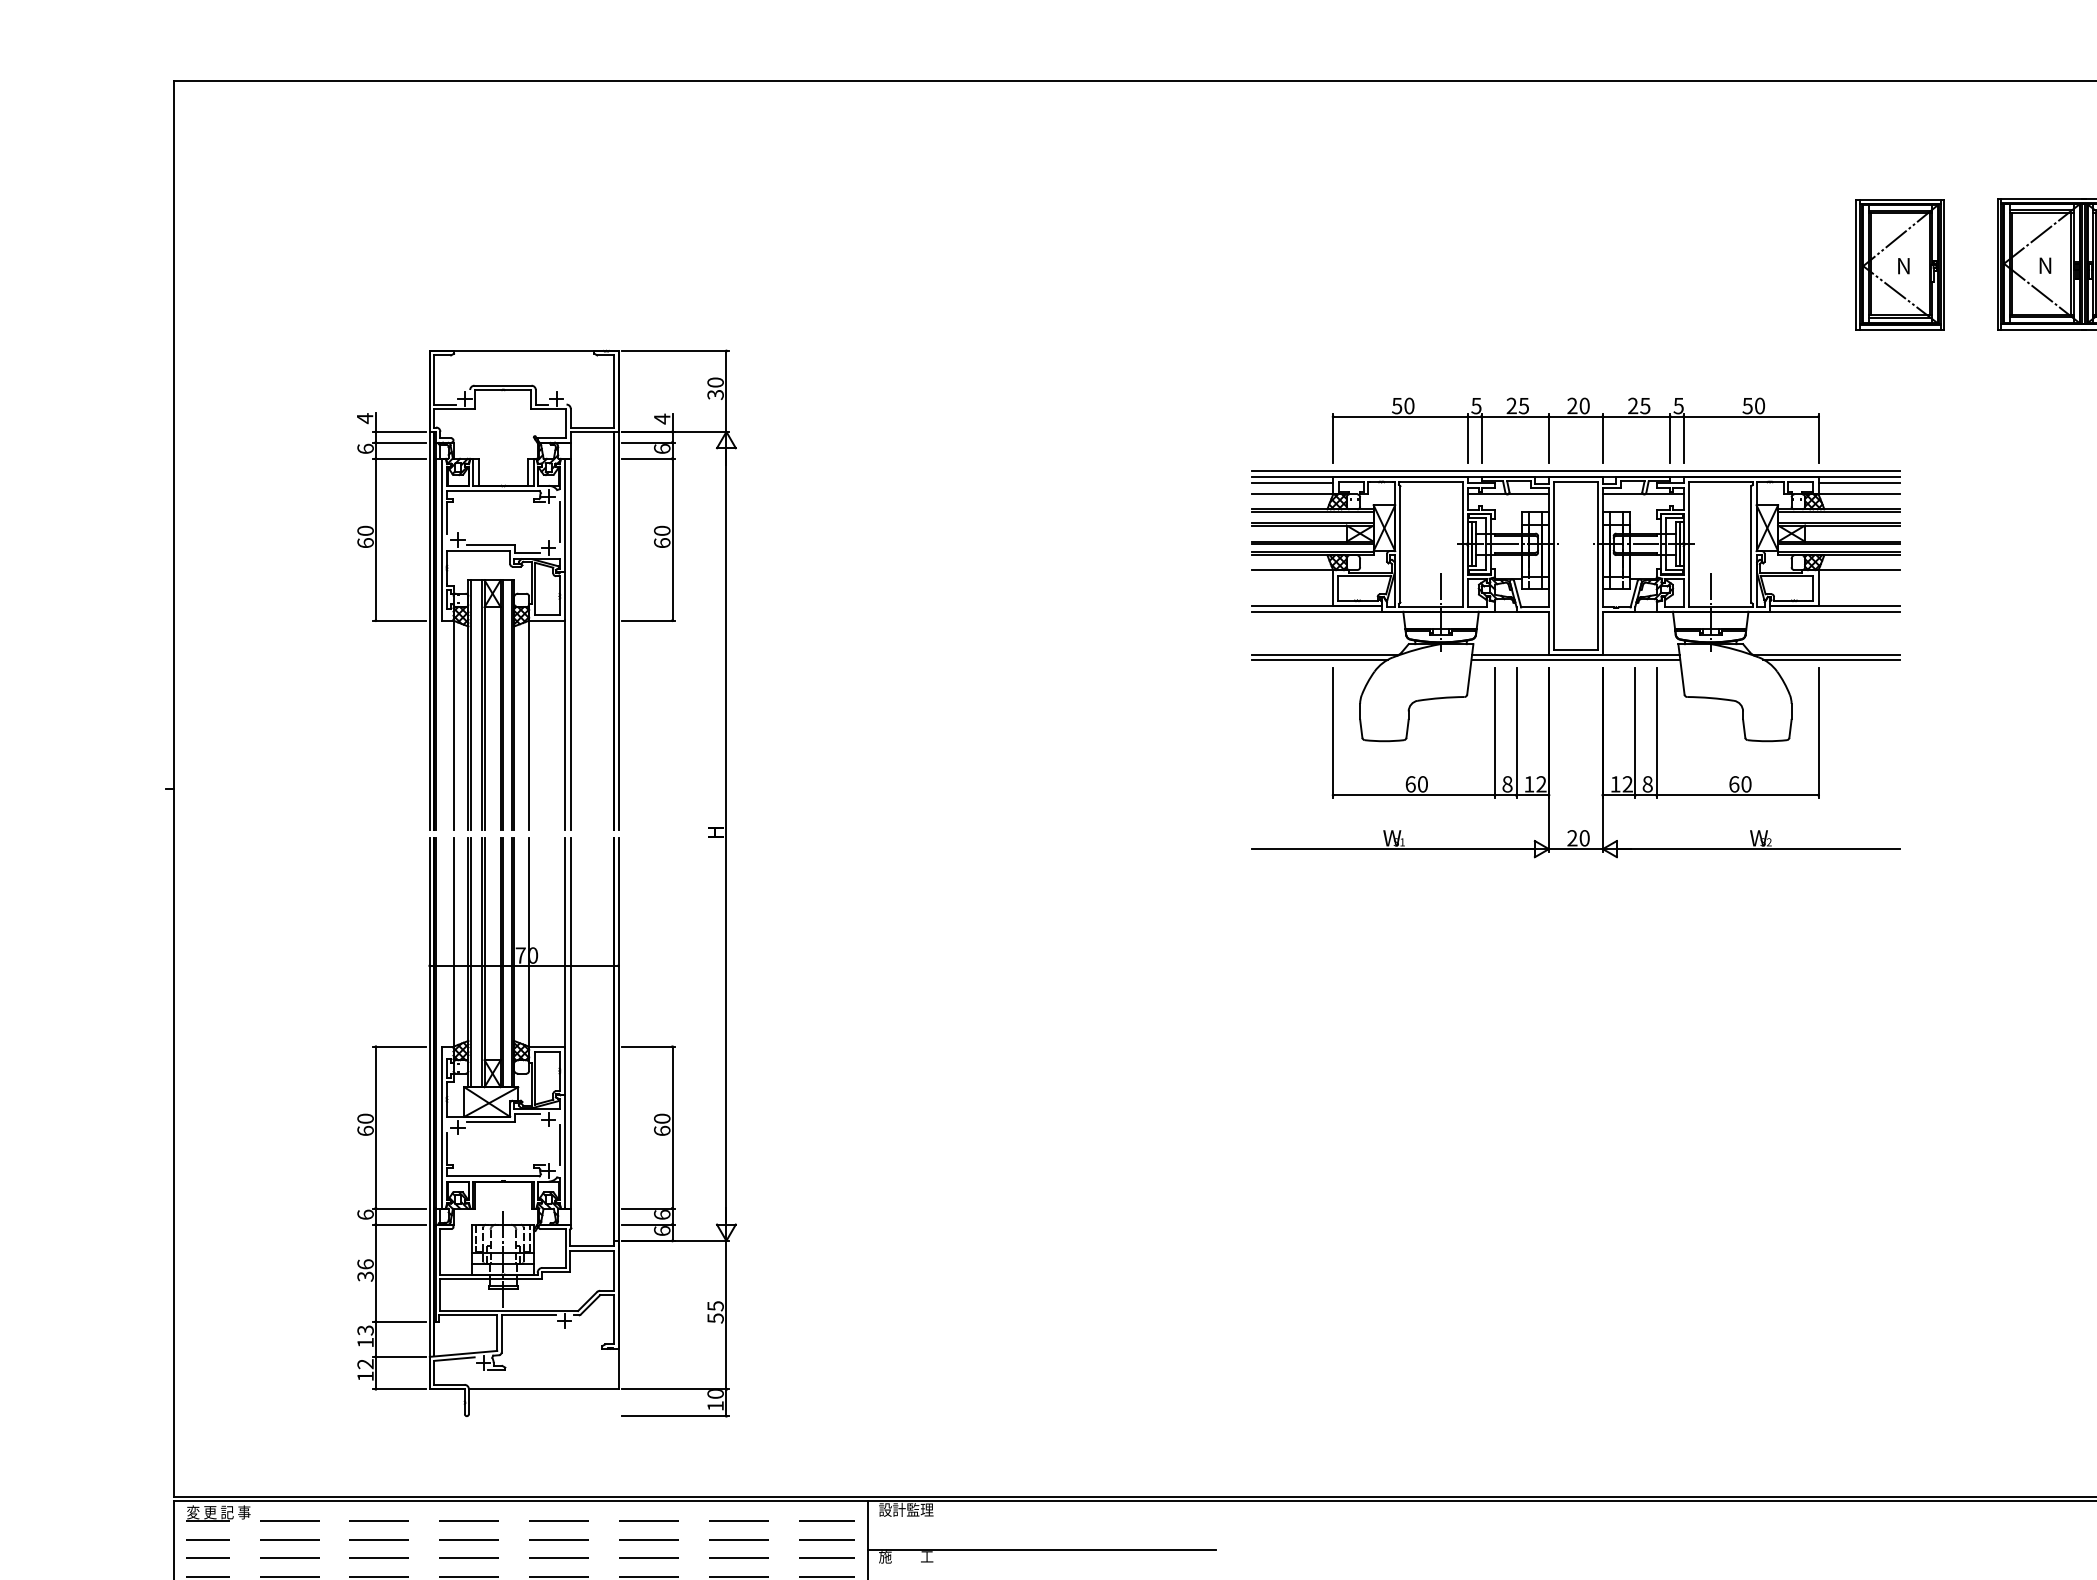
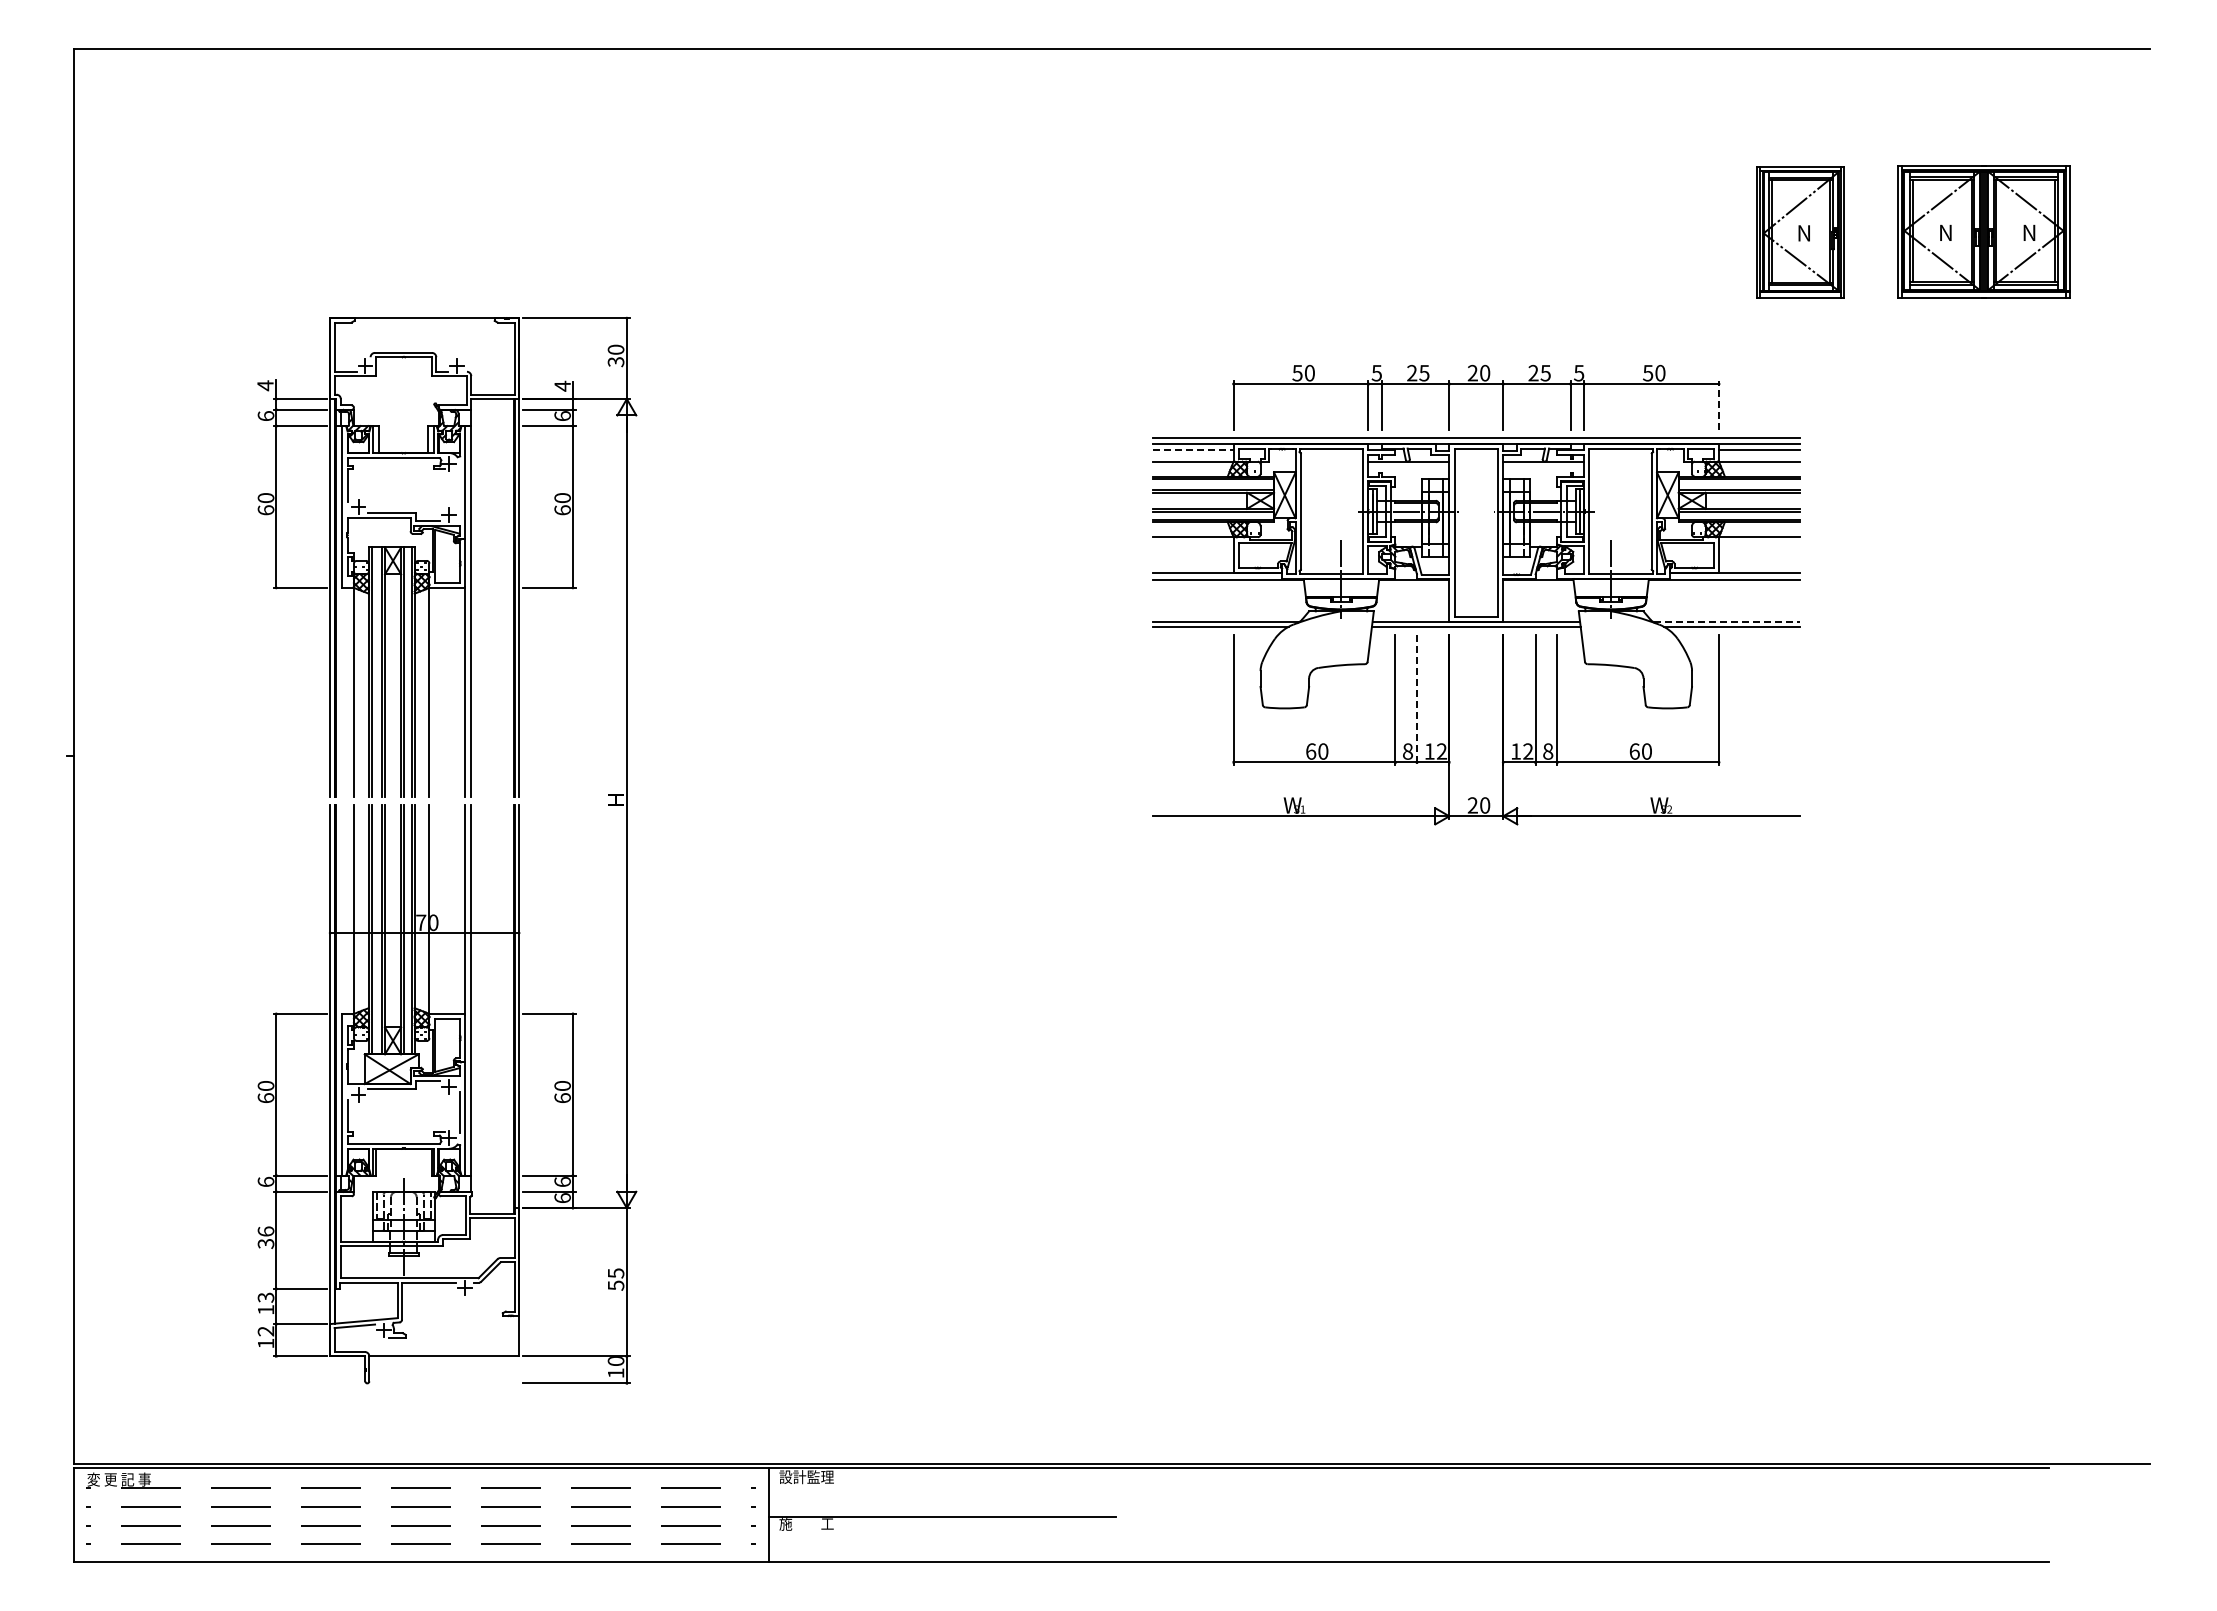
line: (1819, 438) -> (1719, 405), solid -> dashed
line: (1293, 483) -> (1193, 450), solid -> dashed
line: (560, 522) -> (460, 489), removed
line: (1827, 655) -> (1727, 622), solid -> dashed
line: (1516, 733) -> (1416, 700), solid -> dashed

